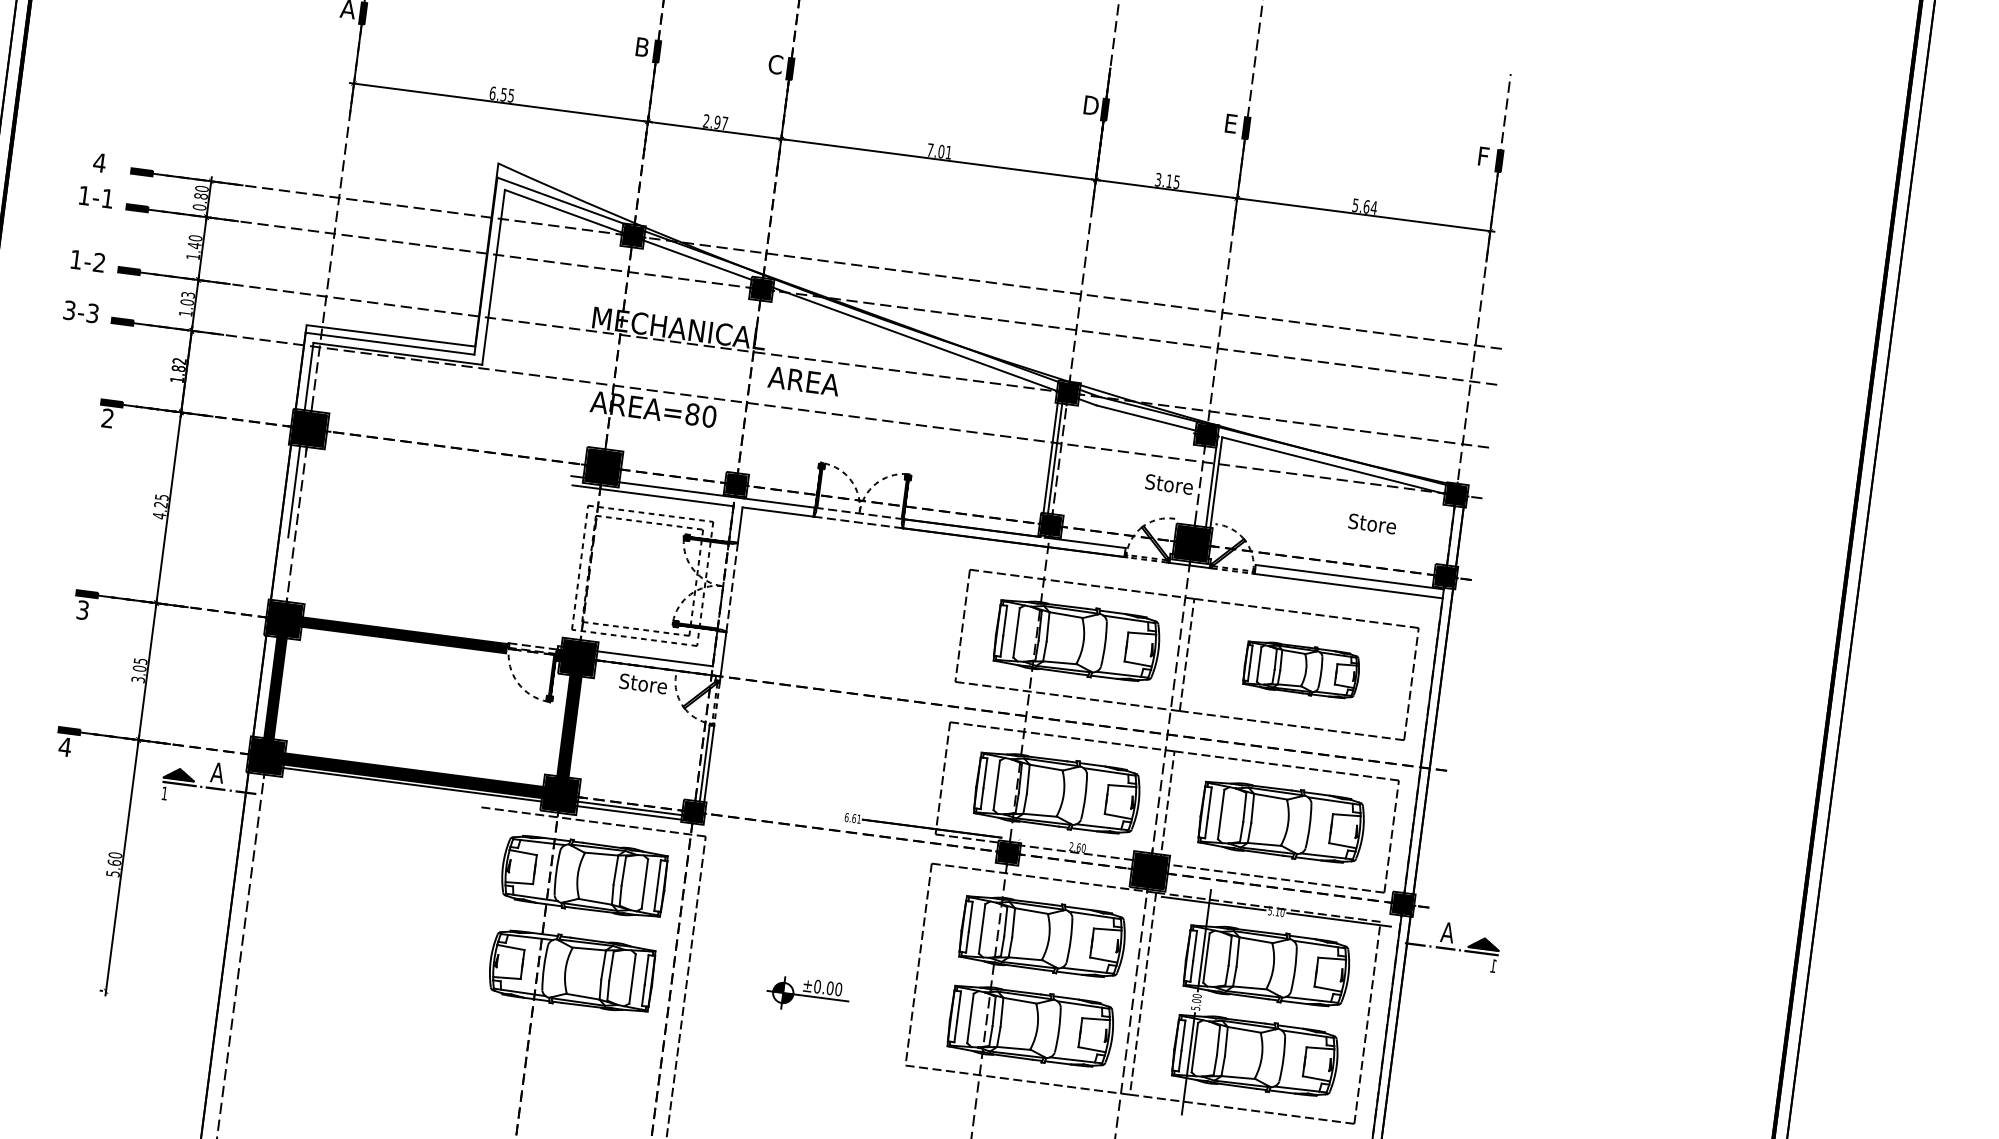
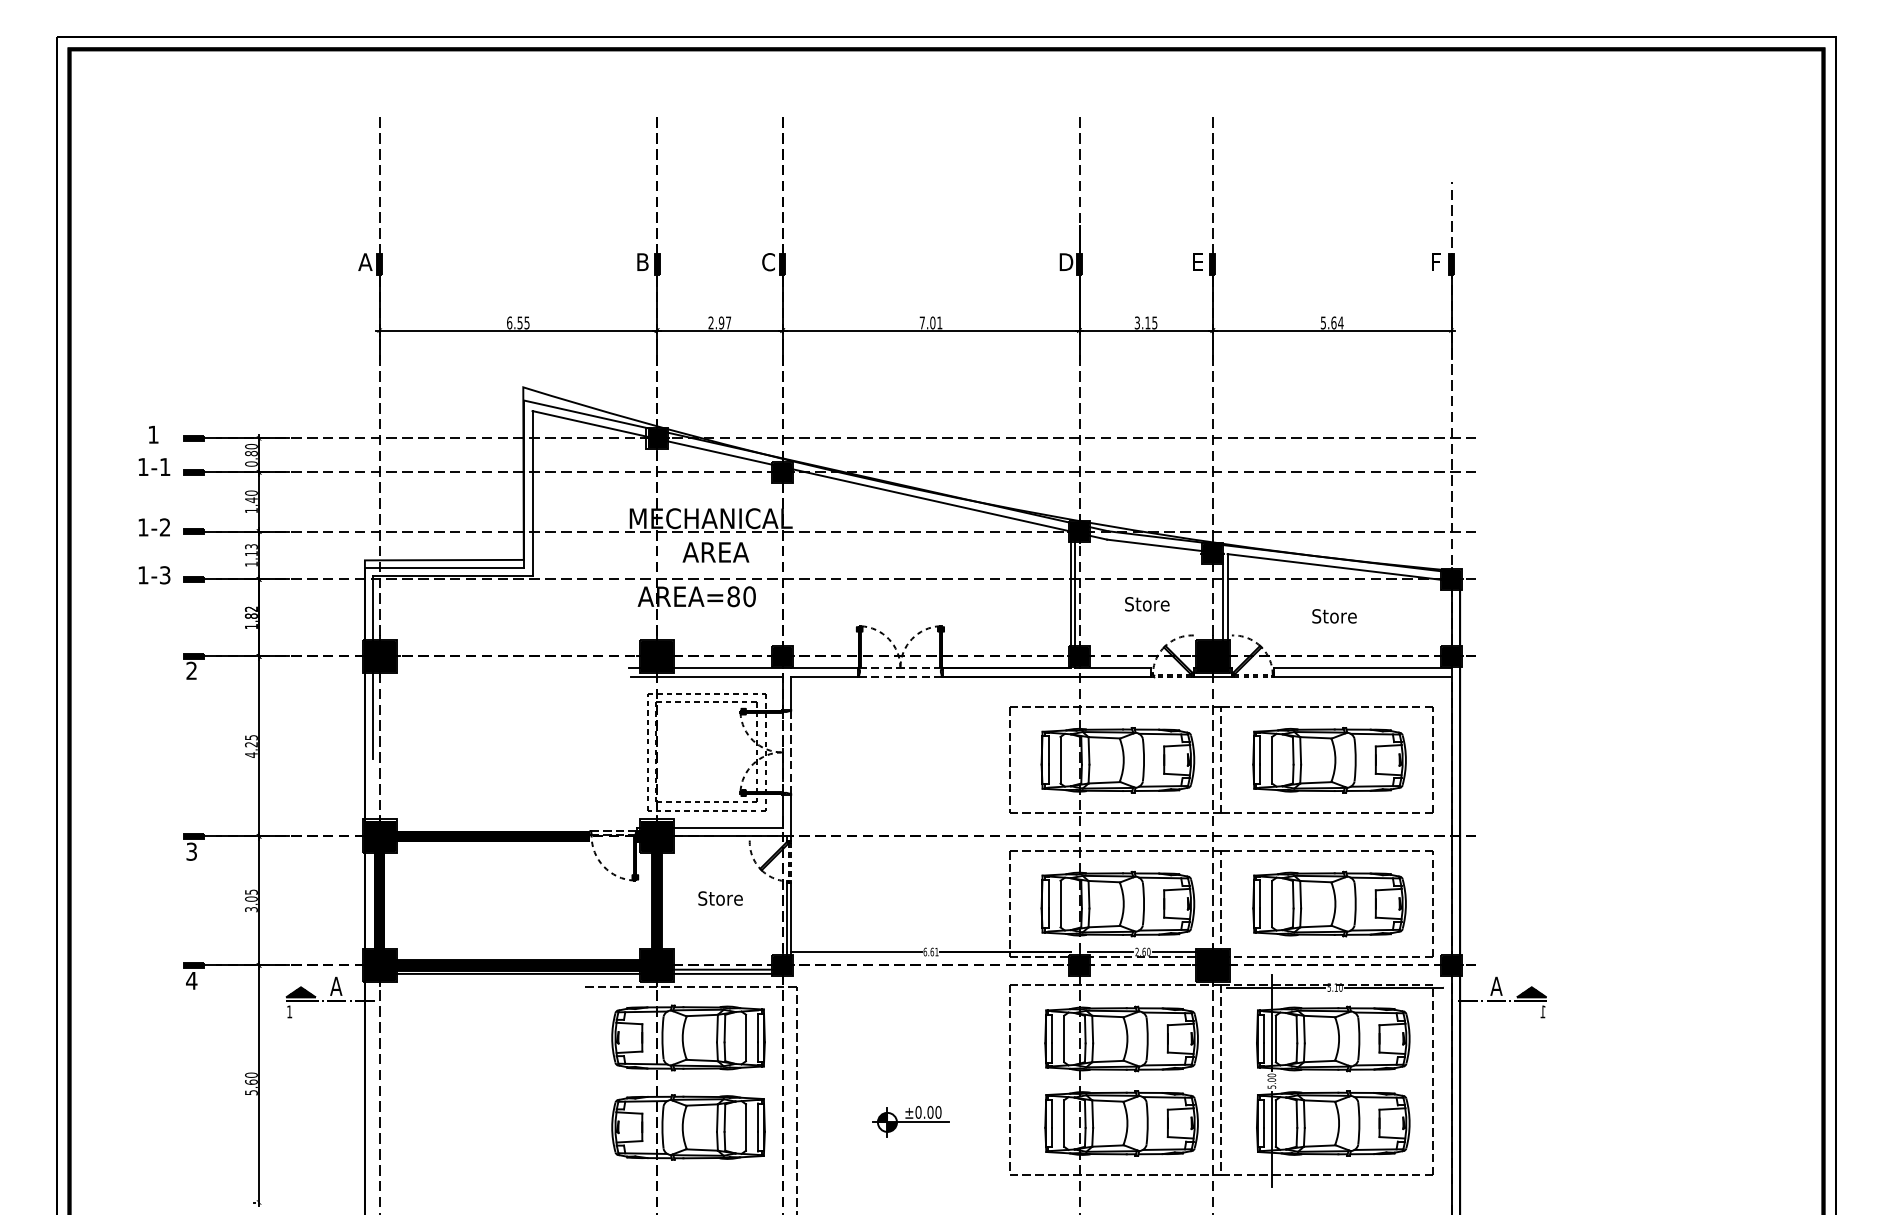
text: (99, 162) -> (153, 434), 4 -> 1
text: (187, 302) -> (251, 553), 1.03 -> 1.13
text: (69, 310) -> (143, 575), 3-3 -> 1-3
text: (803, 381) -> (715, 552), moved
text: (1169, 484) -> (1147, 604), moved
text: (1372, 524) -> (1334, 616), moved
part: (1301, 670) -> (1329, 760), size x1.43
text: (643, 683) -> (720, 898), moved
line: (773, 808) -> (856, 952), added
line: (1042, 843) -> (1109, 952), added
line: (1112, 852) -> (1175, 952), added

